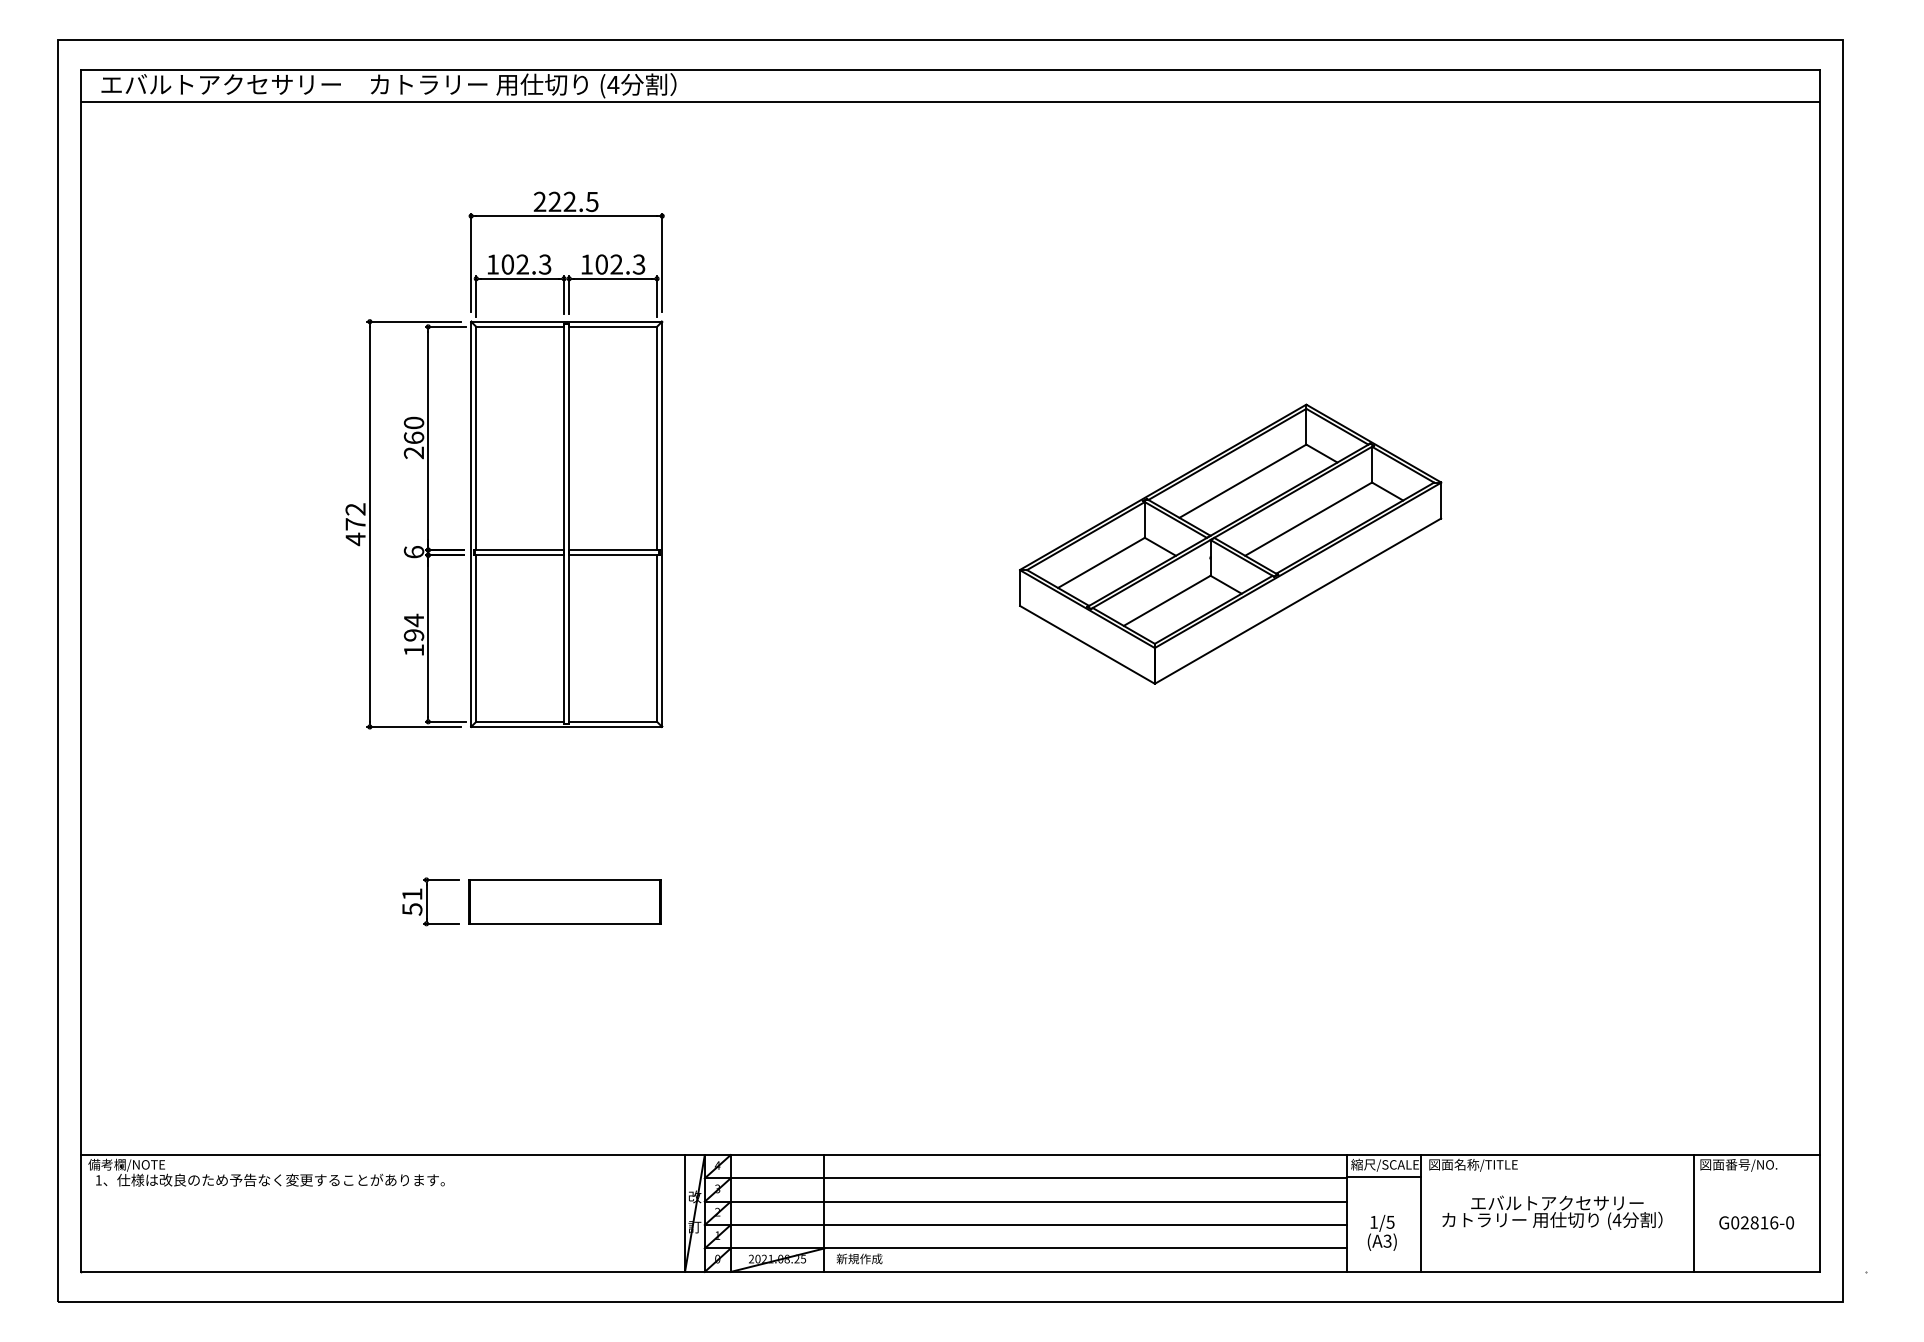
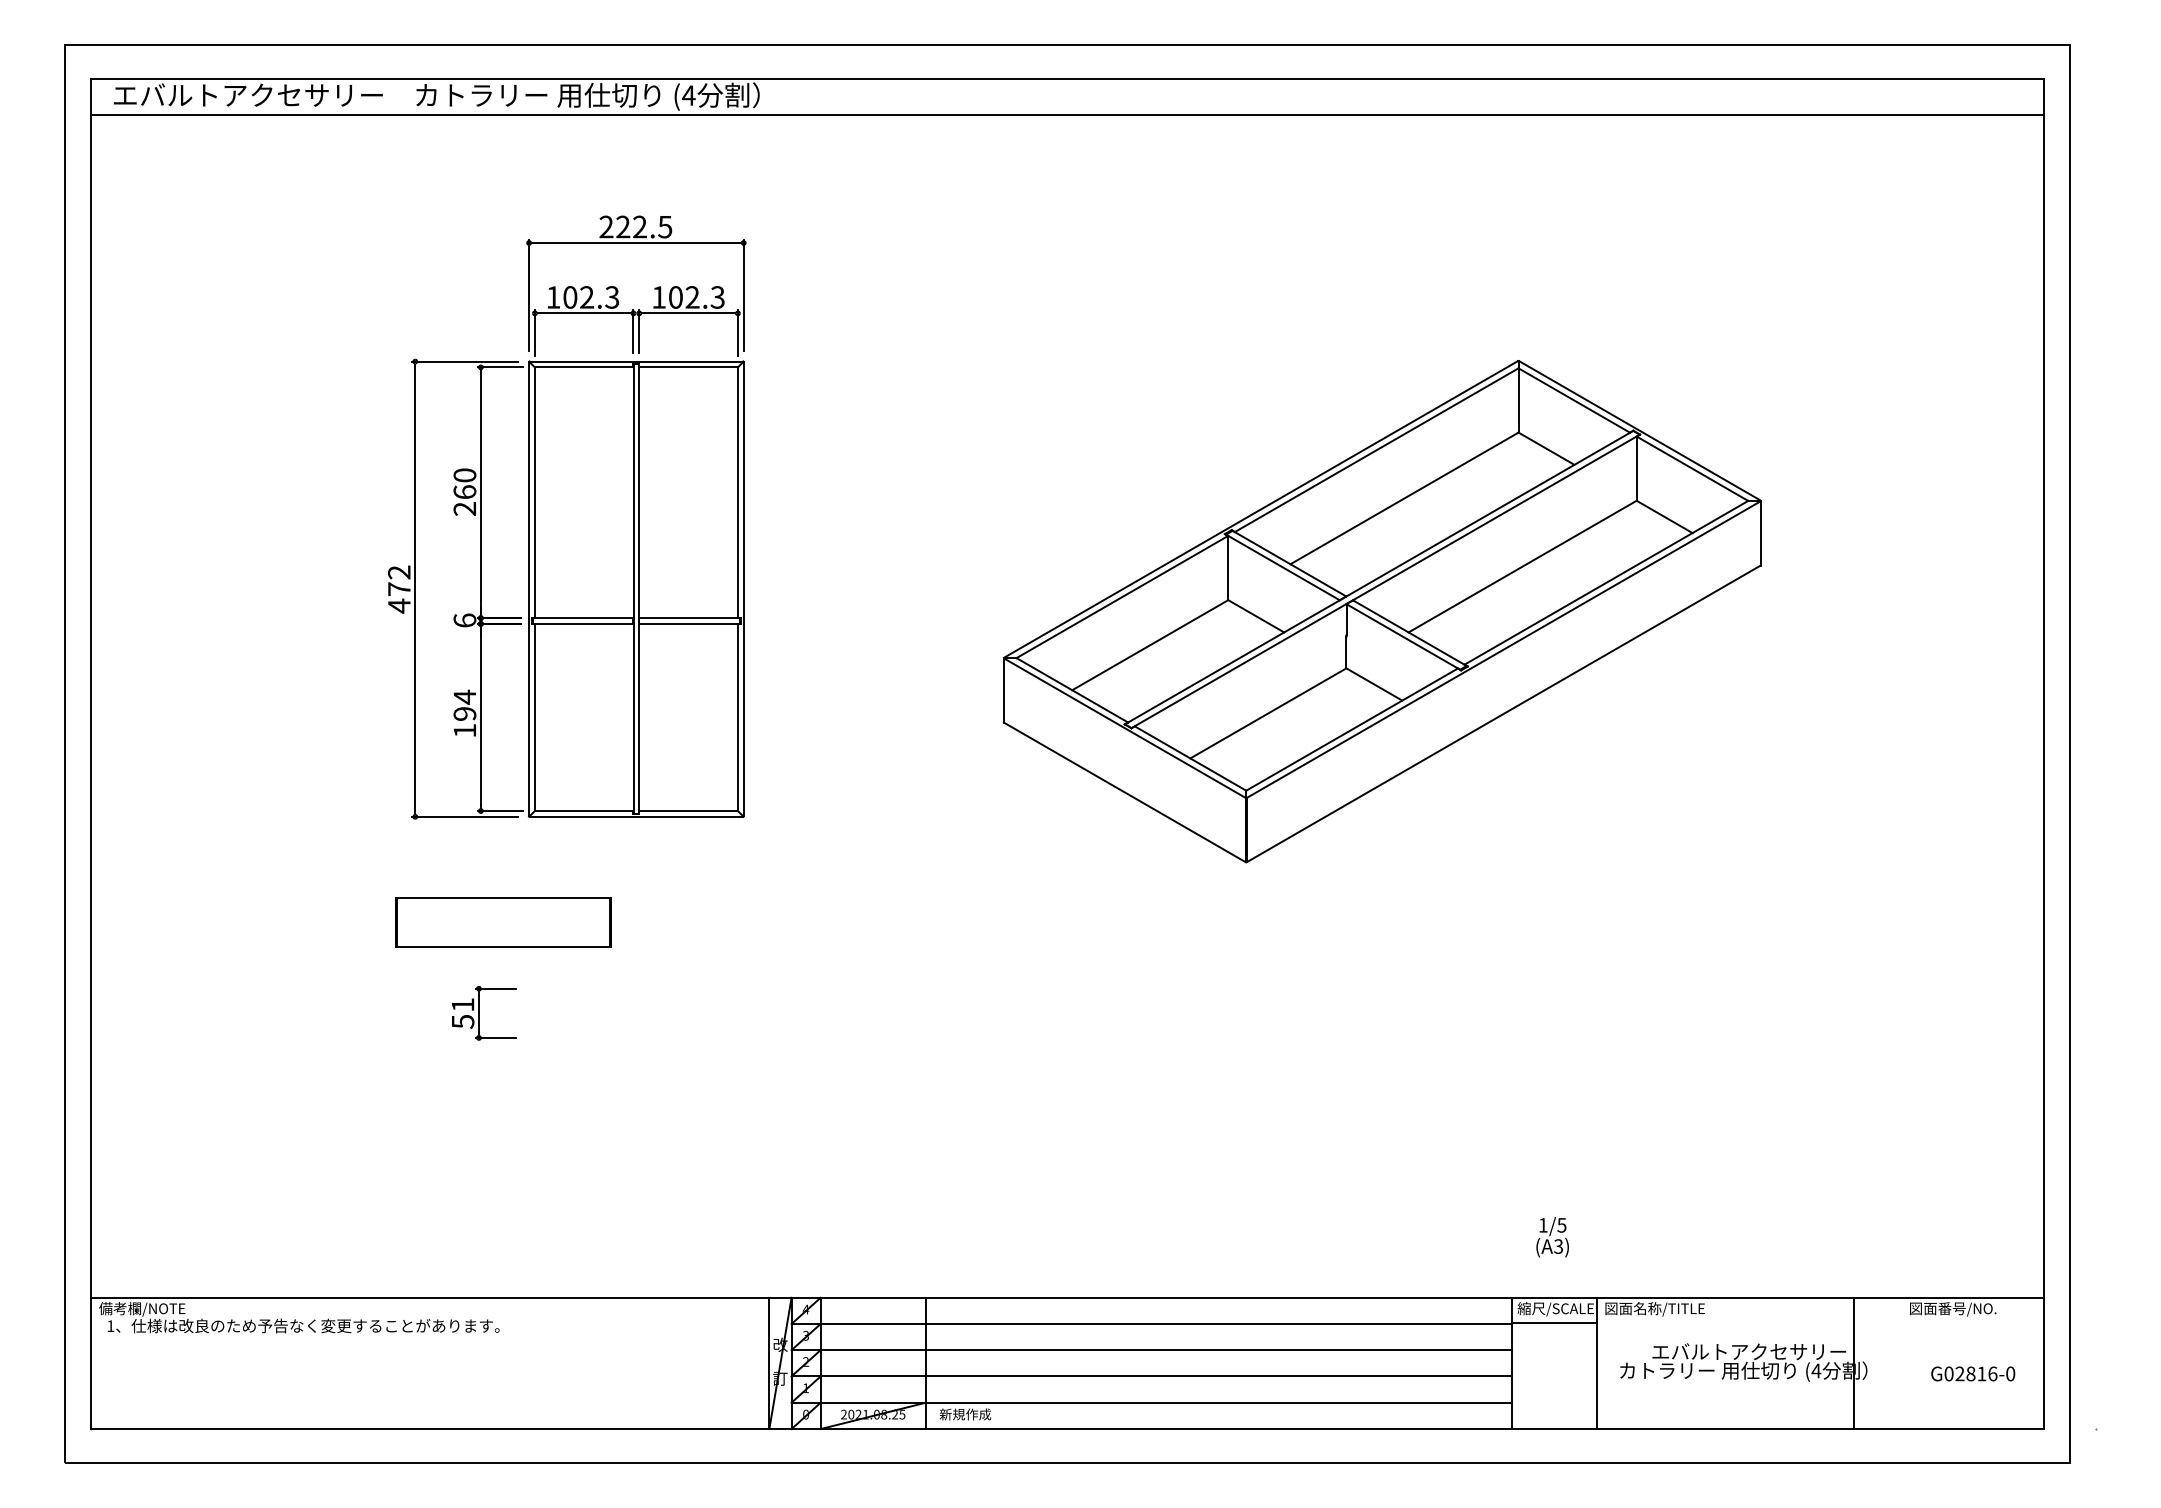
part: (1229, 544) -> (1381, 611), size x1.6
part: (564, 902) -> (503, 922), moved
line: (1693, 1213) -> (1854, 1363), moved
text: (1382, 1233) -> (1552, 1237), moved

